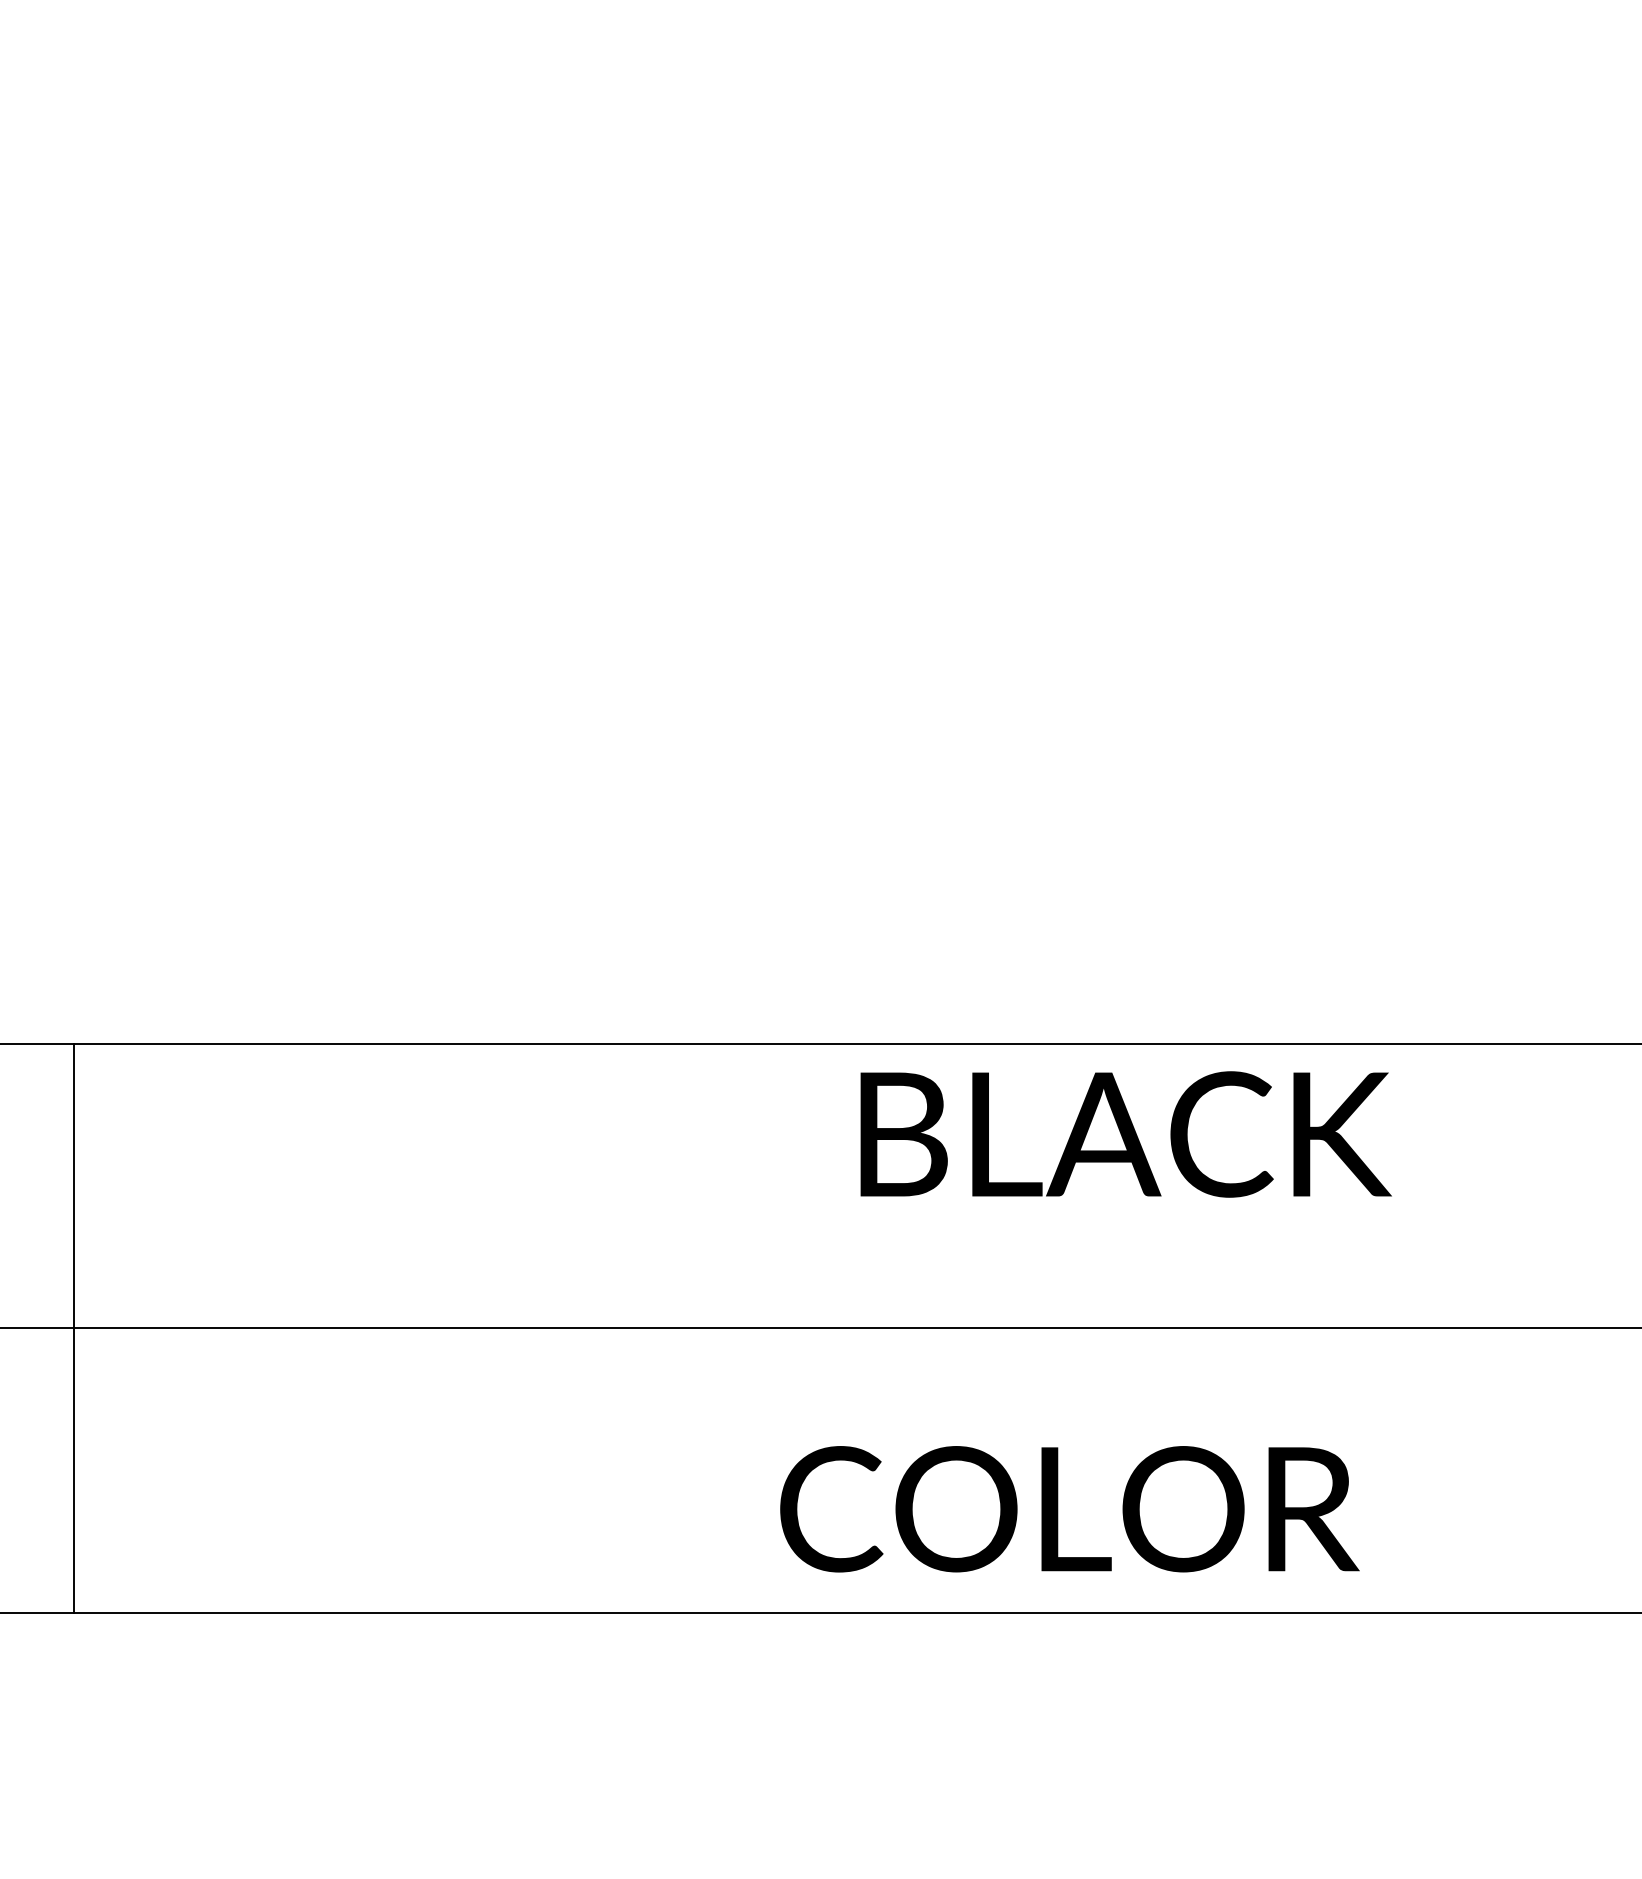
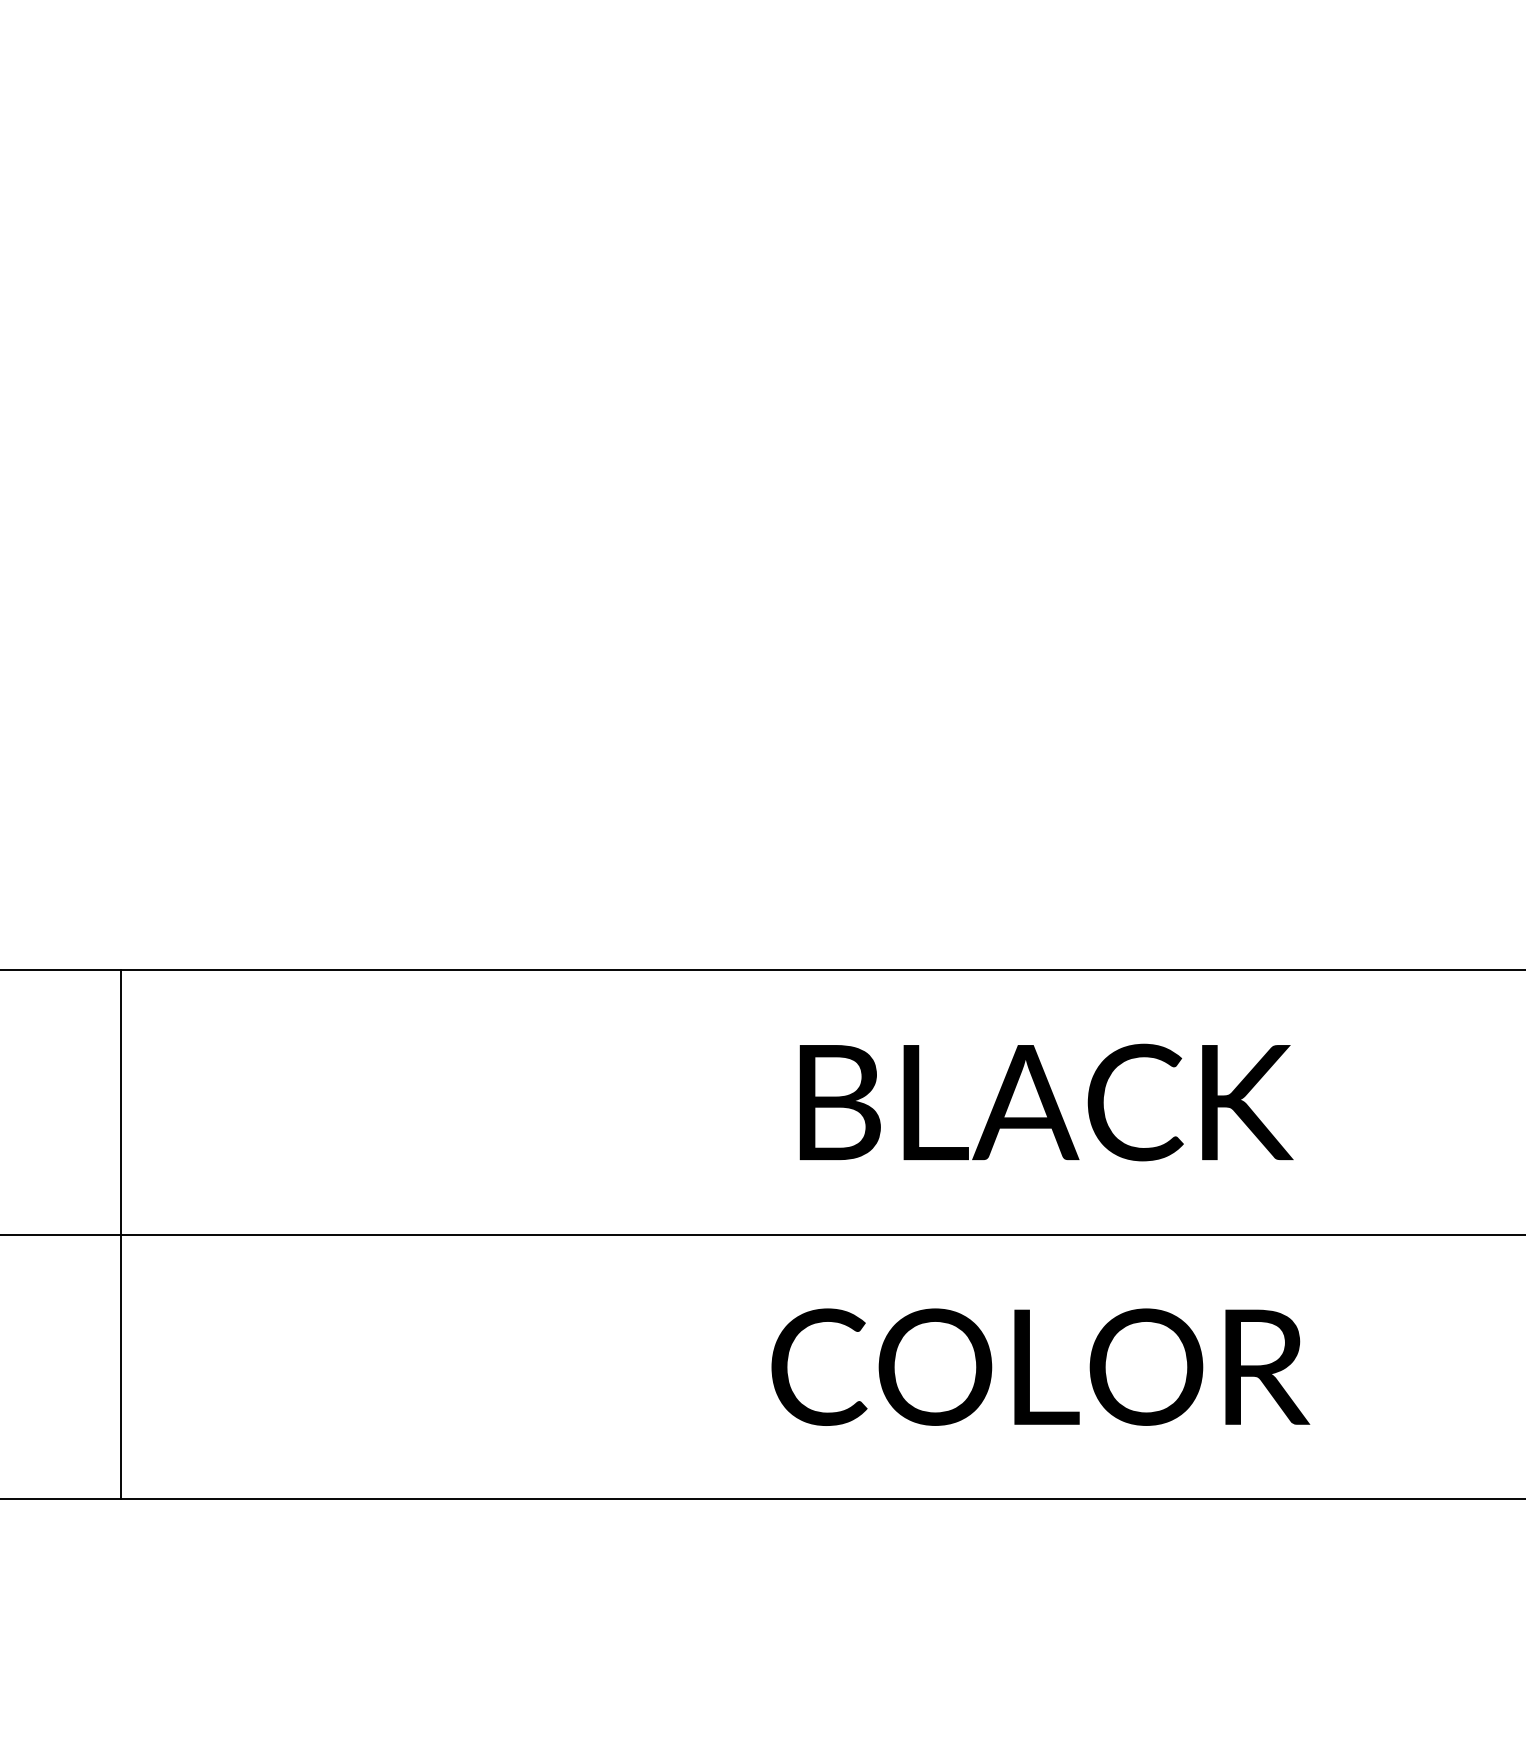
text: (1125, 1134) -> (1046, 1102), moved
line: (73, 1328) -> (121, 1234), moved
text: (1069, 1509) -> (1040, 1367), moved

